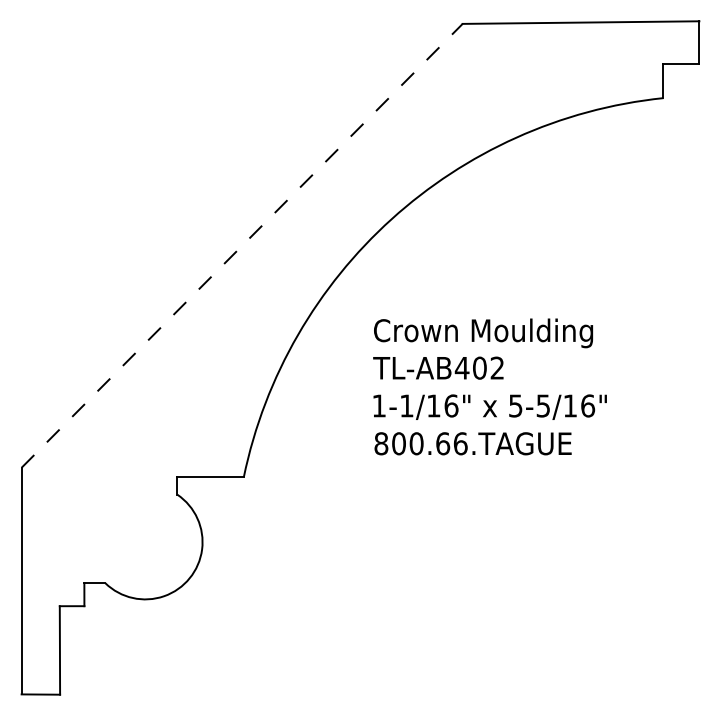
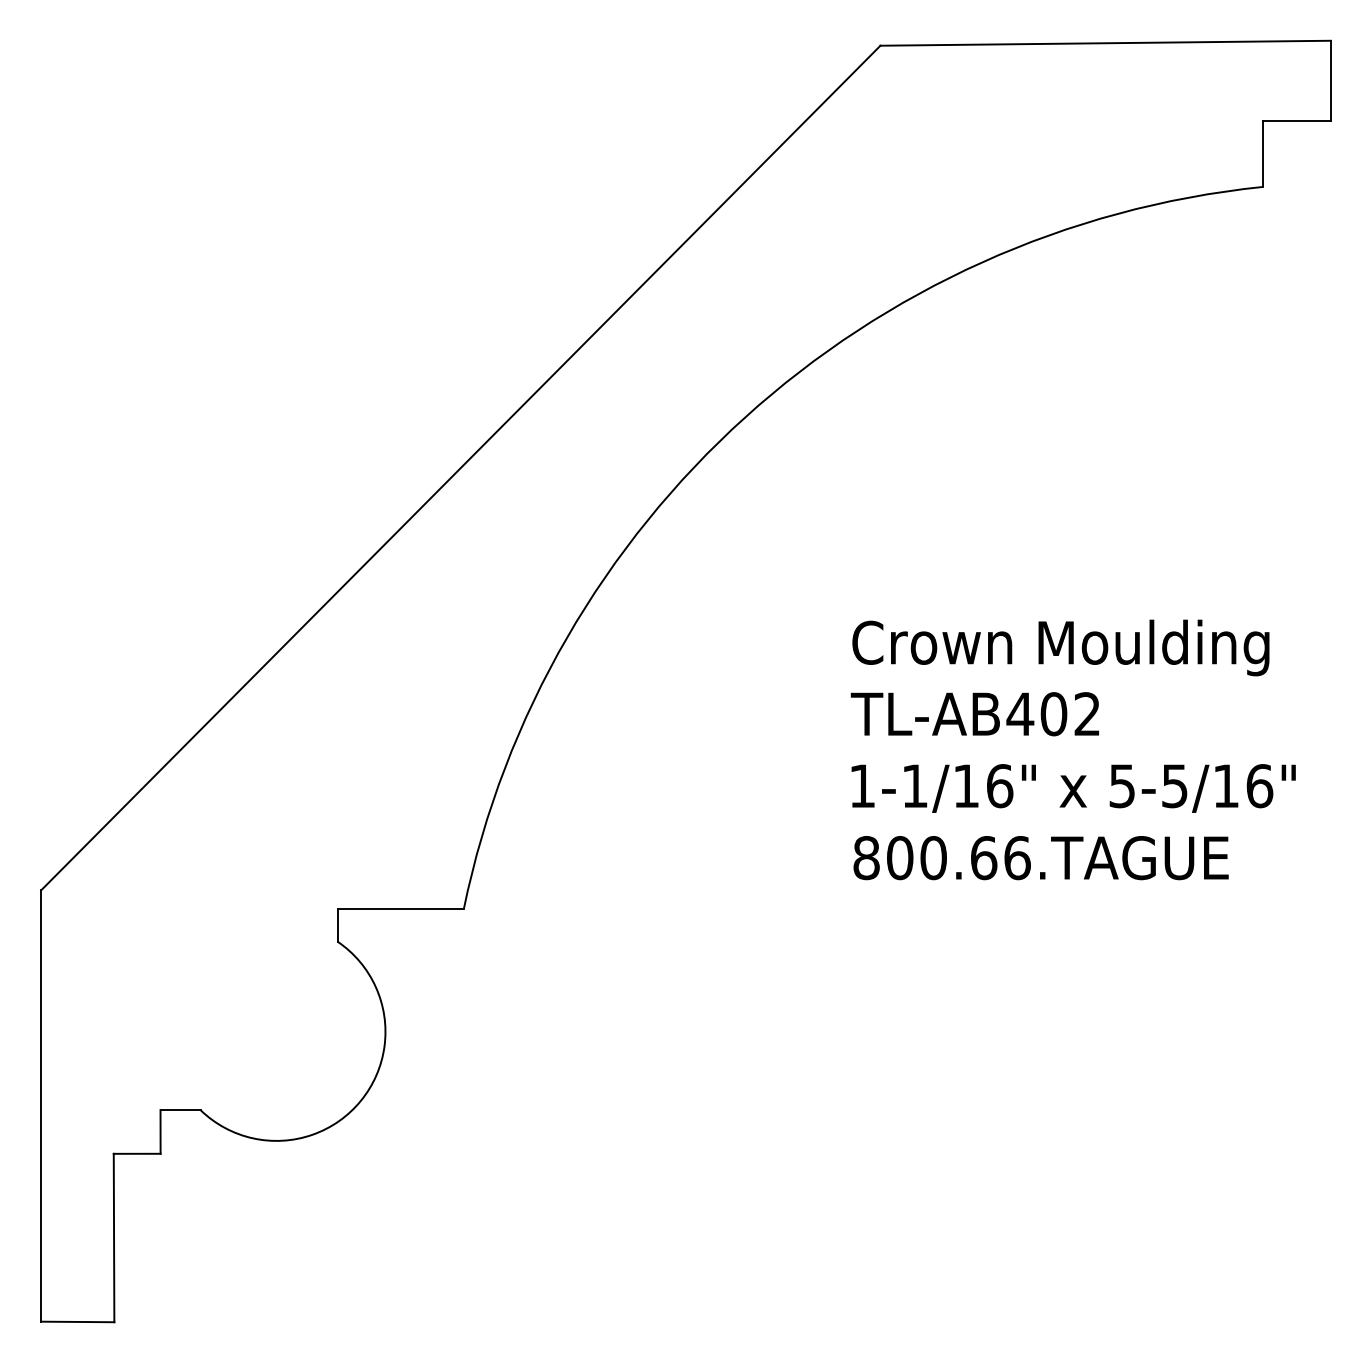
line: (242, 245) -> (461, 467), dashed -> solid
text: (489, 386) -> (1072, 749), moved

